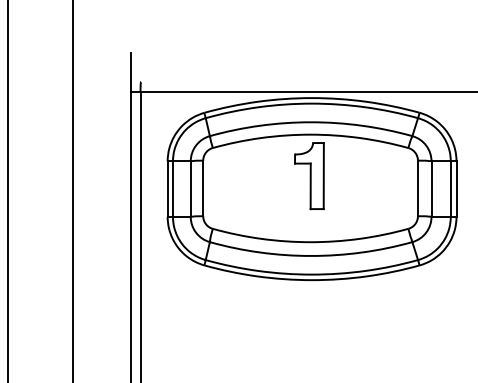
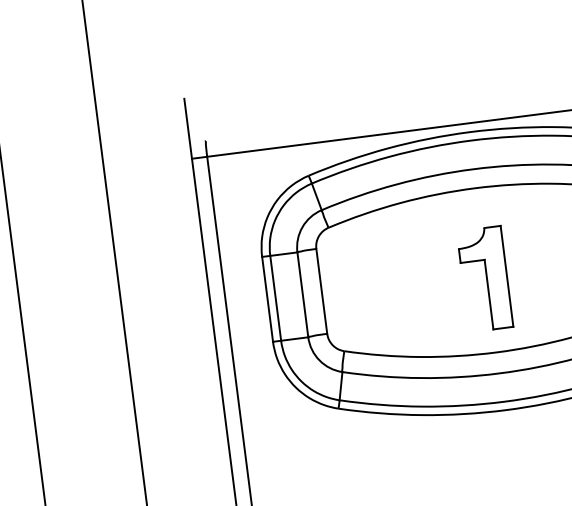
part: (309, 176) -> (485, 279), moved

